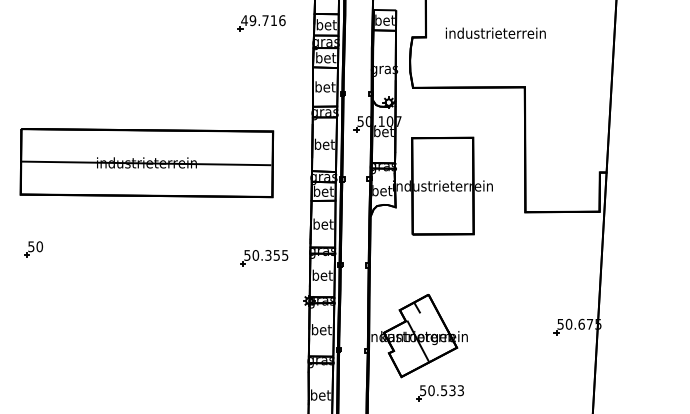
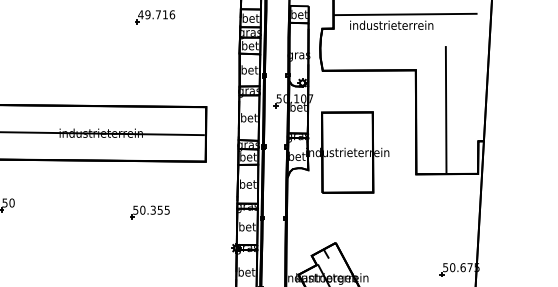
line: (512, 20) -> (405, 14), added
part: (261, 23) -> (155, 17), moved
line: (560, 134) -> (445, 109), added
part: (264, 258) -> (150, 212), moved

